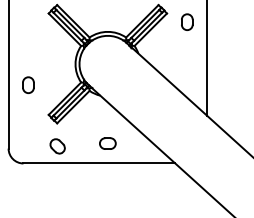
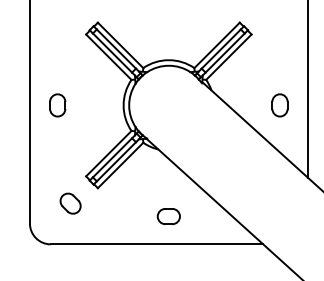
part: (187, 21) -> (280, 104), moved
part: (28, 84) -> (57, 104), moved
part: (57, 146) -> (70, 203), moved

